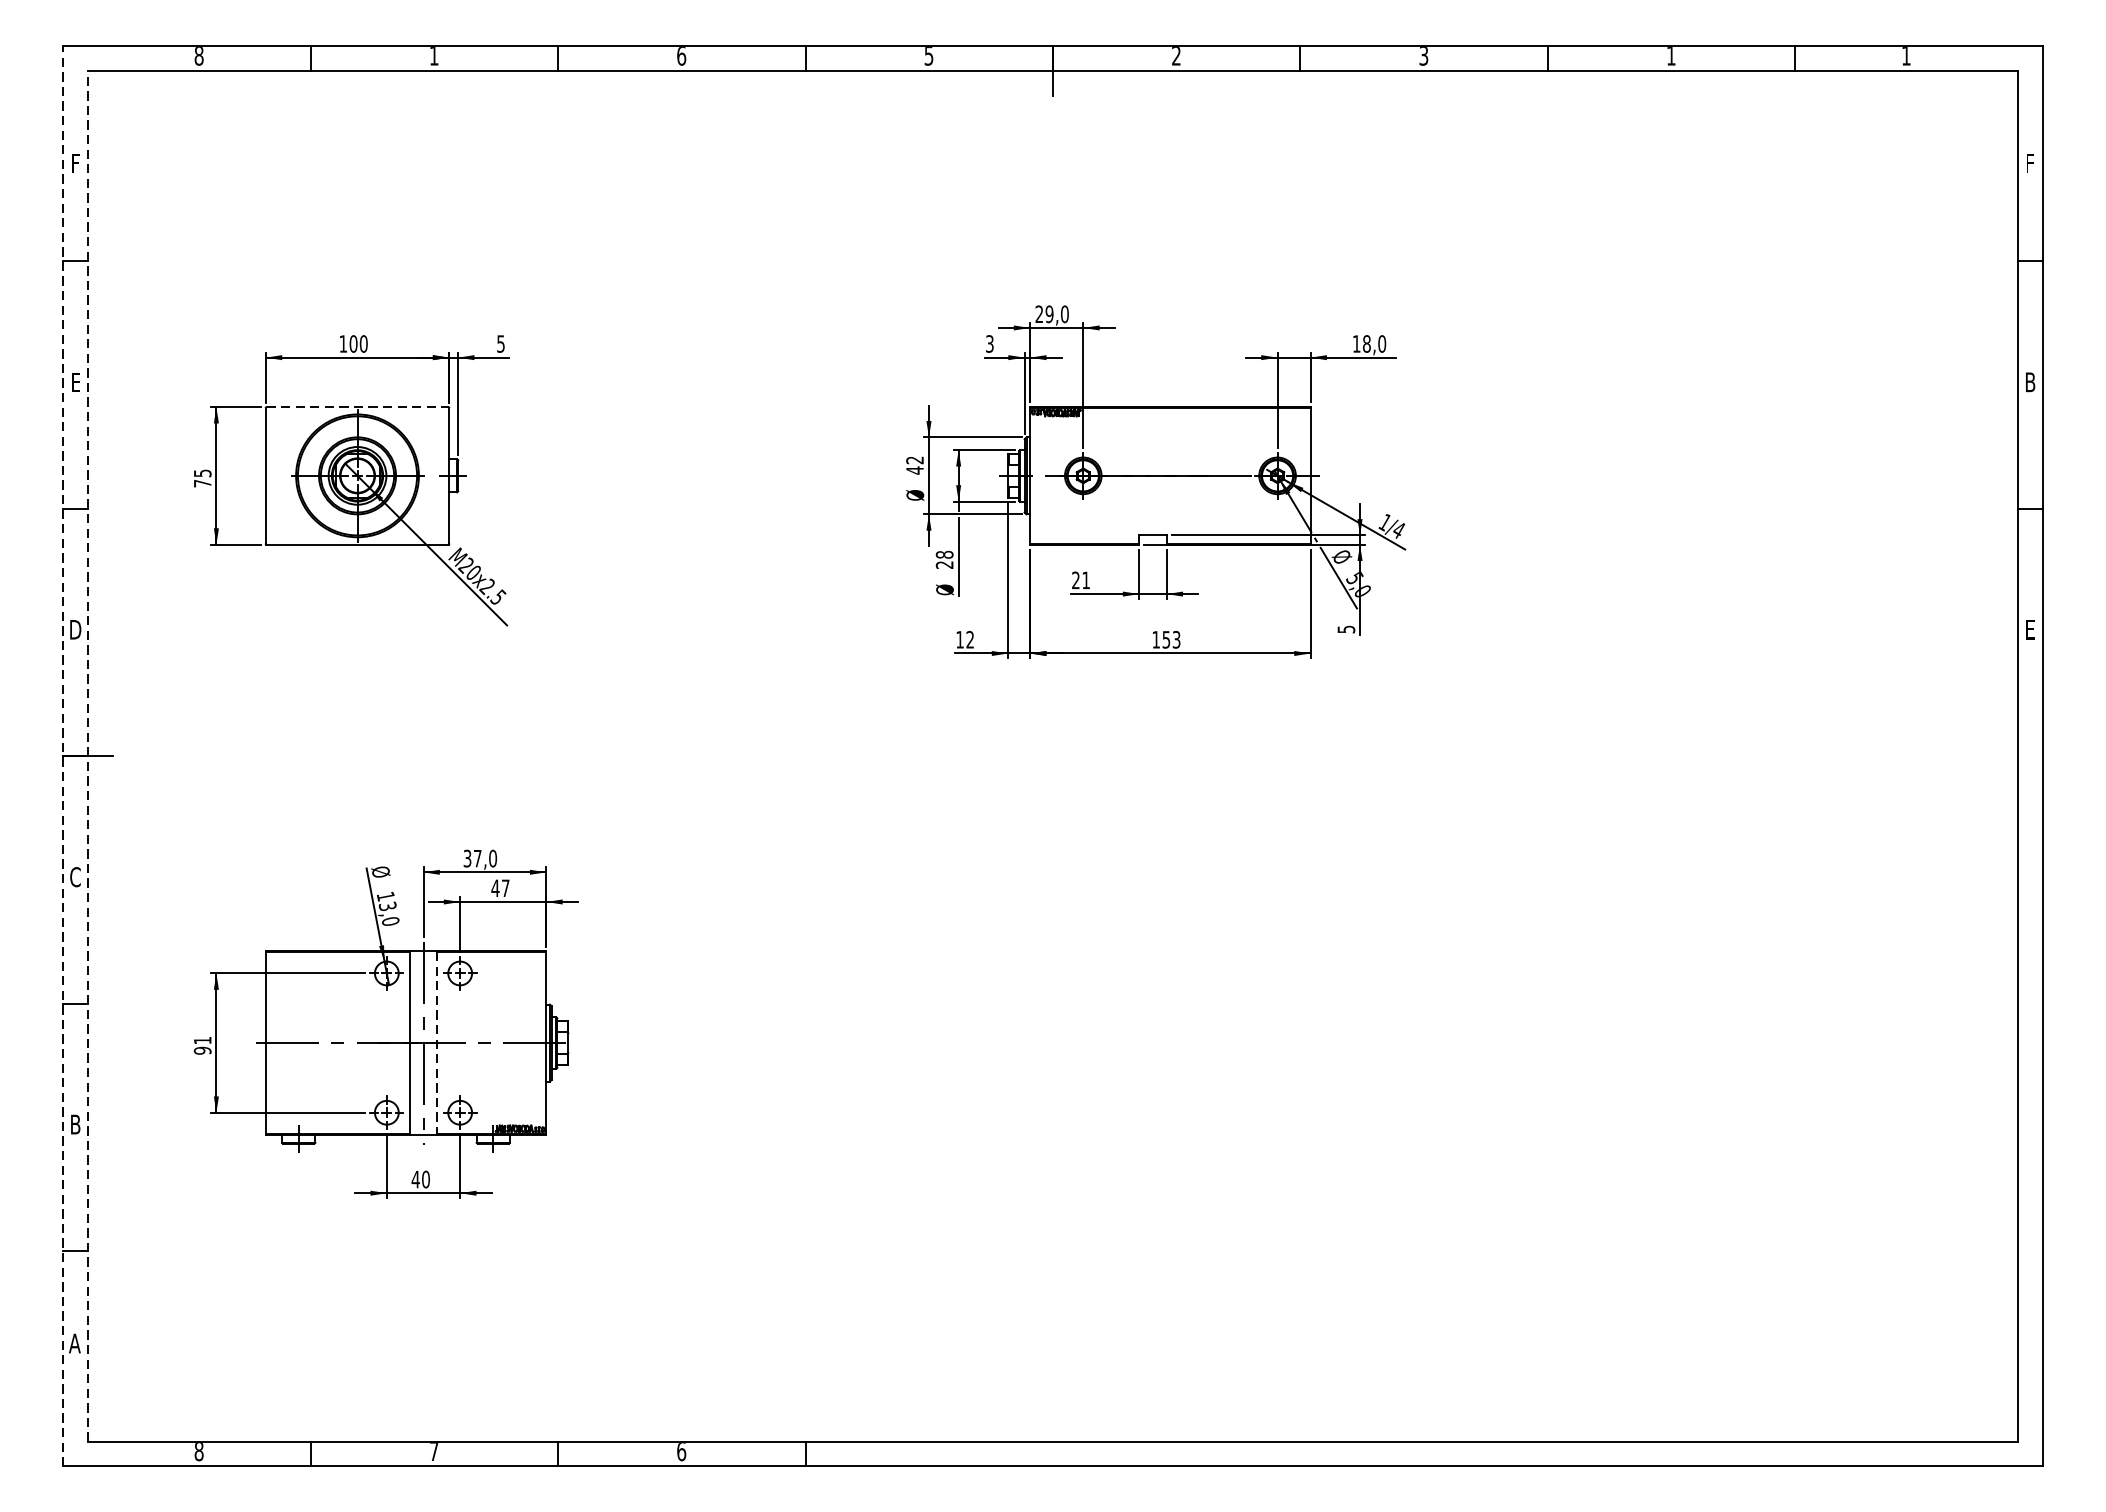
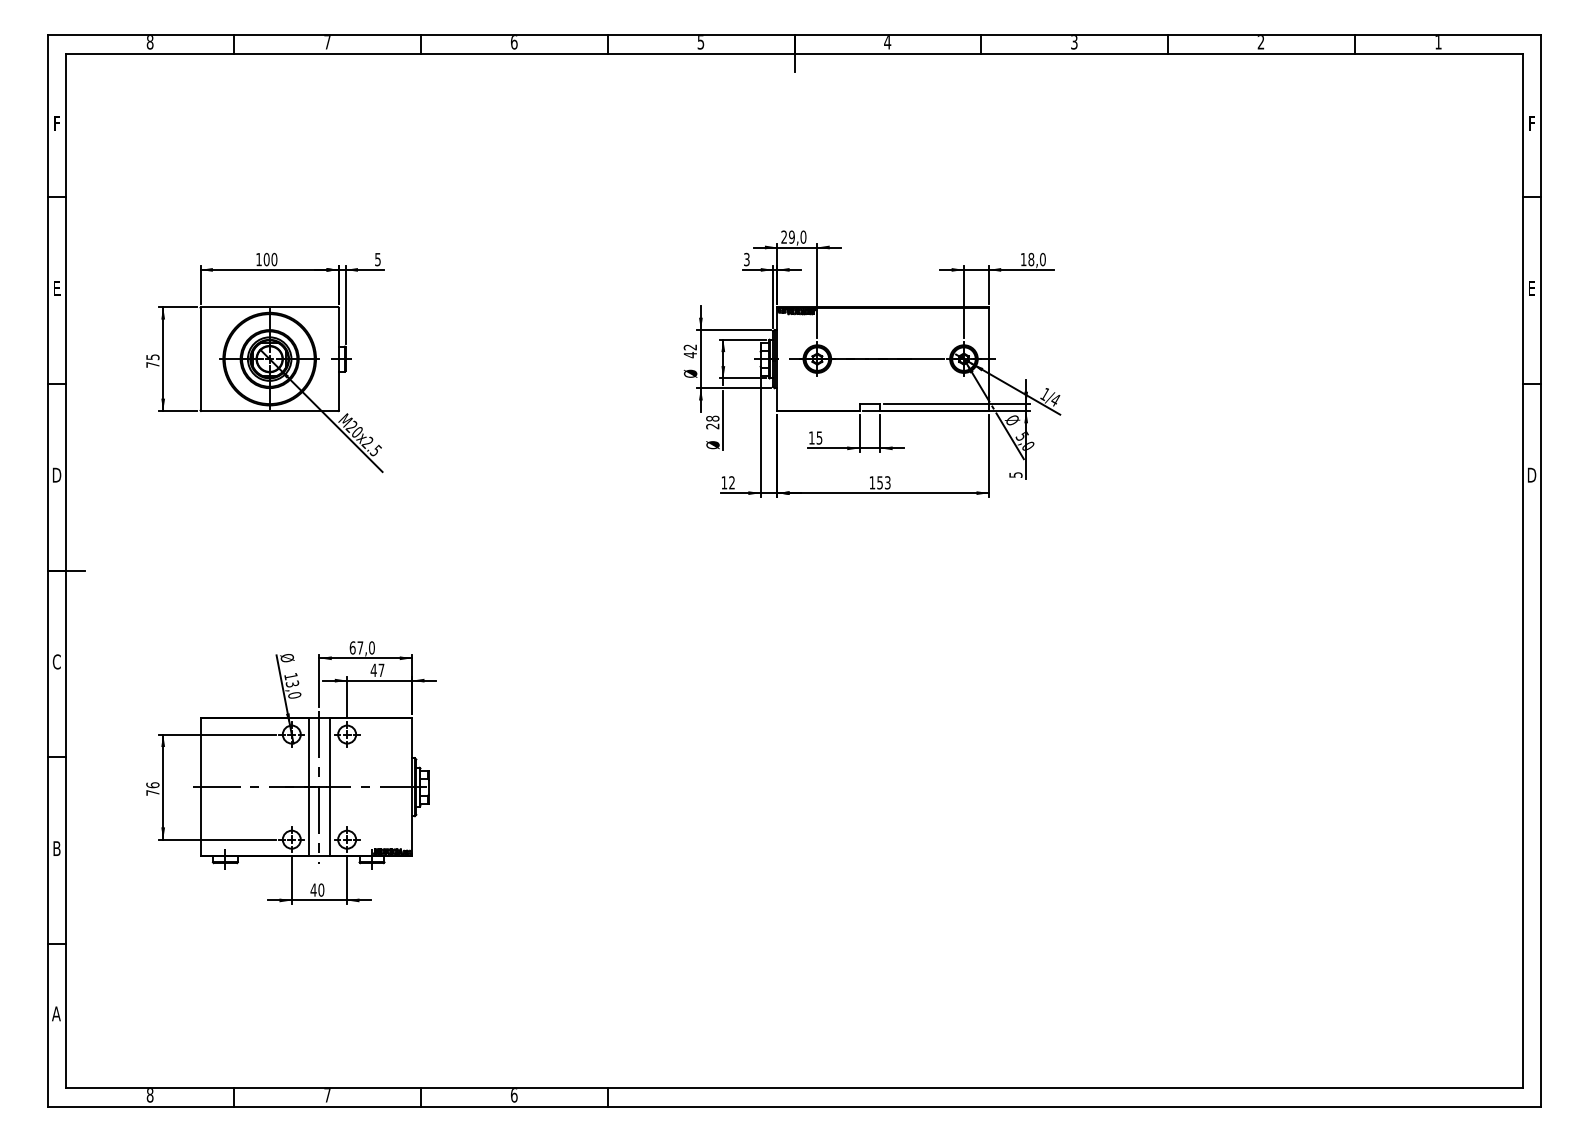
text: (434, 56) -> (327, 42), 1 -> 7
text: (1176, 56) -> (887, 42), 2 -> 4
text: (1670, 56) -> (1260, 42), 1 -> 2
text: (2029, 382) -> (1531, 288), B -> E
line: (357, 407) -> (269, 307), dashed -> solid
text: (1080, 579) -> (815, 437), 21 -> 15
text: (2029, 628) -> (1531, 474), E -> D
line: (63, 756) -> (47, 570), dashed -> solid
line: (88, 756) -> (66, 570), dashed -> solid
text: (467, 858) -> (352, 647), 37,0 -> 67,0
line: (436, 1043) -> (329, 787), dashed -> solid
text: (202, 1044) -> (152, 788), 91 -> 76

